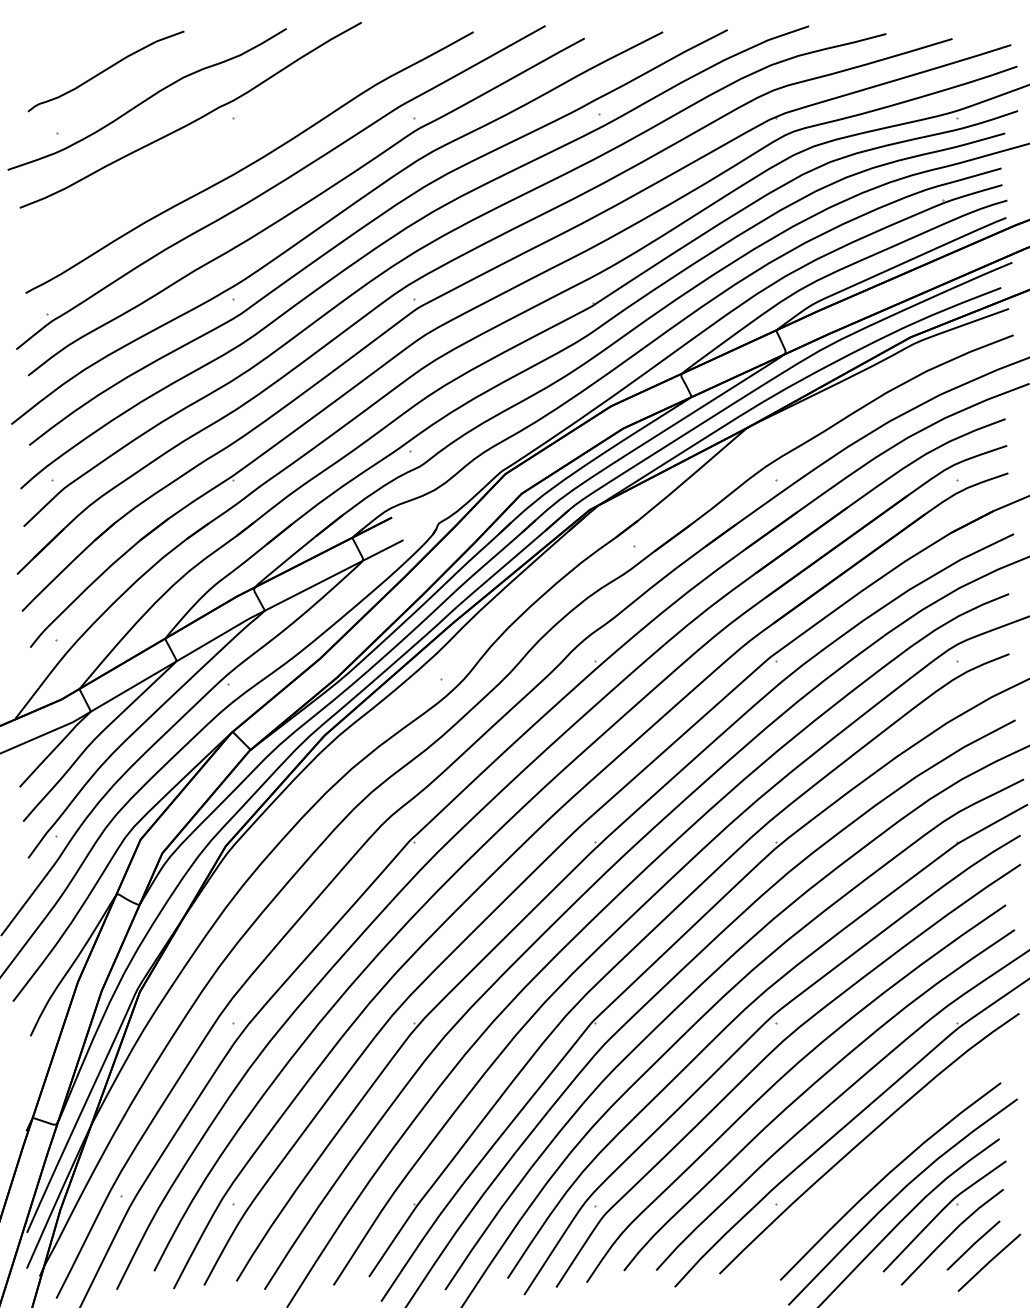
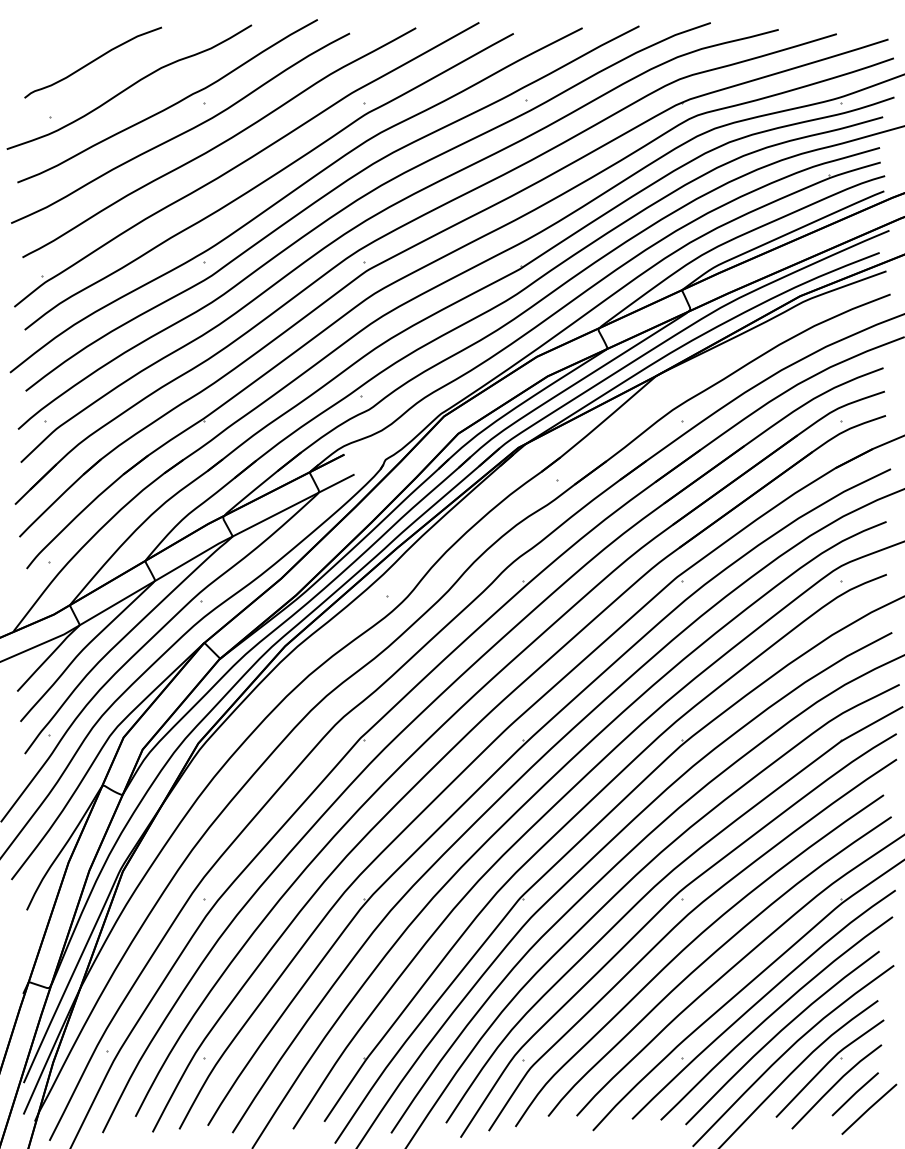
curve: (208, 150) -> (183, 132), added
curve: (879, 1155) -> (772, 1015), added

